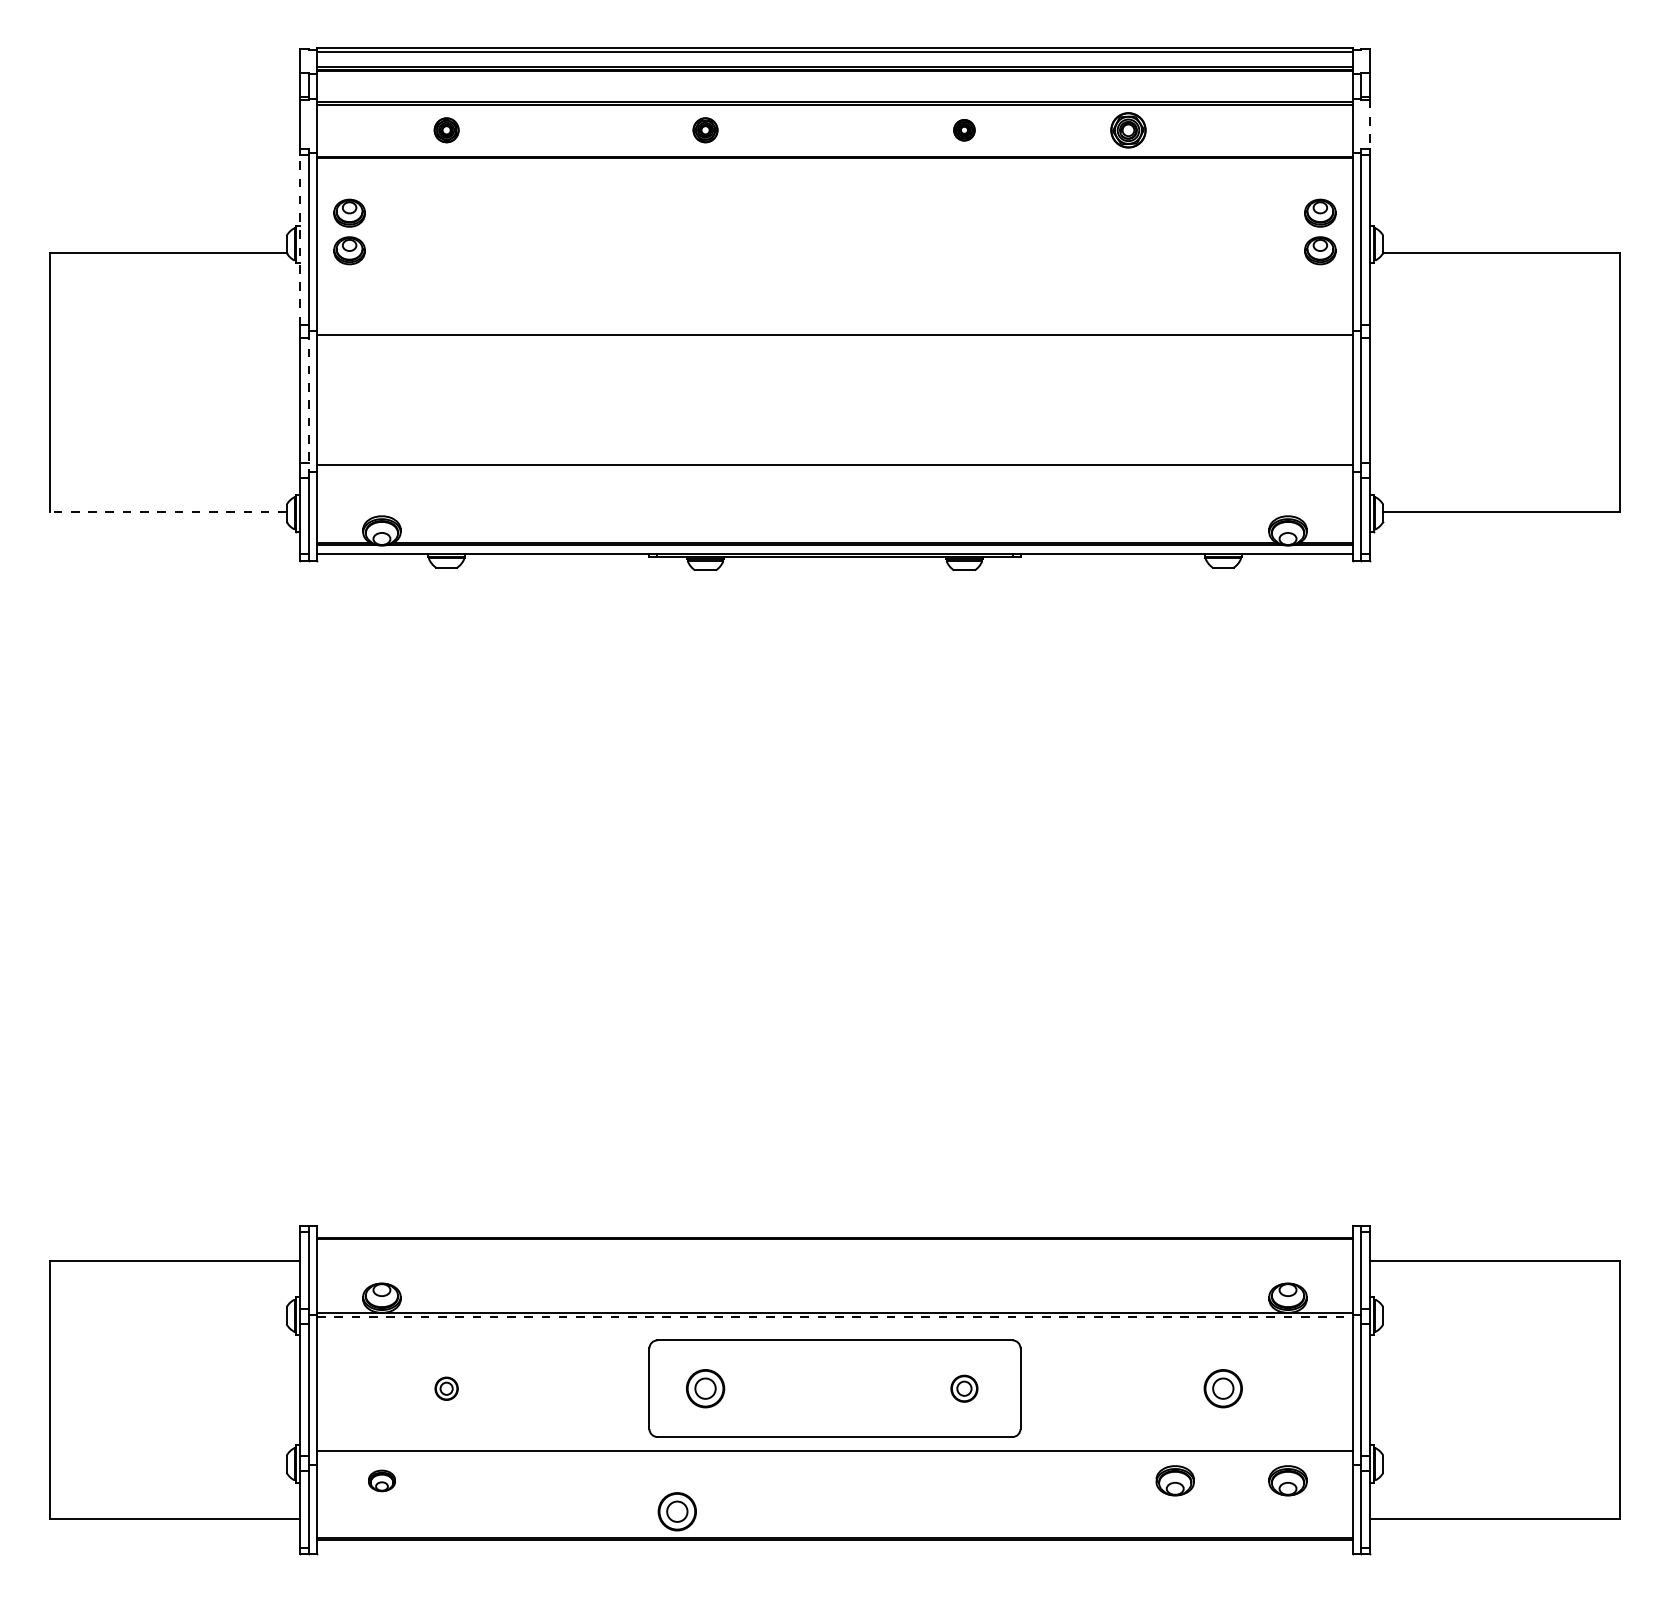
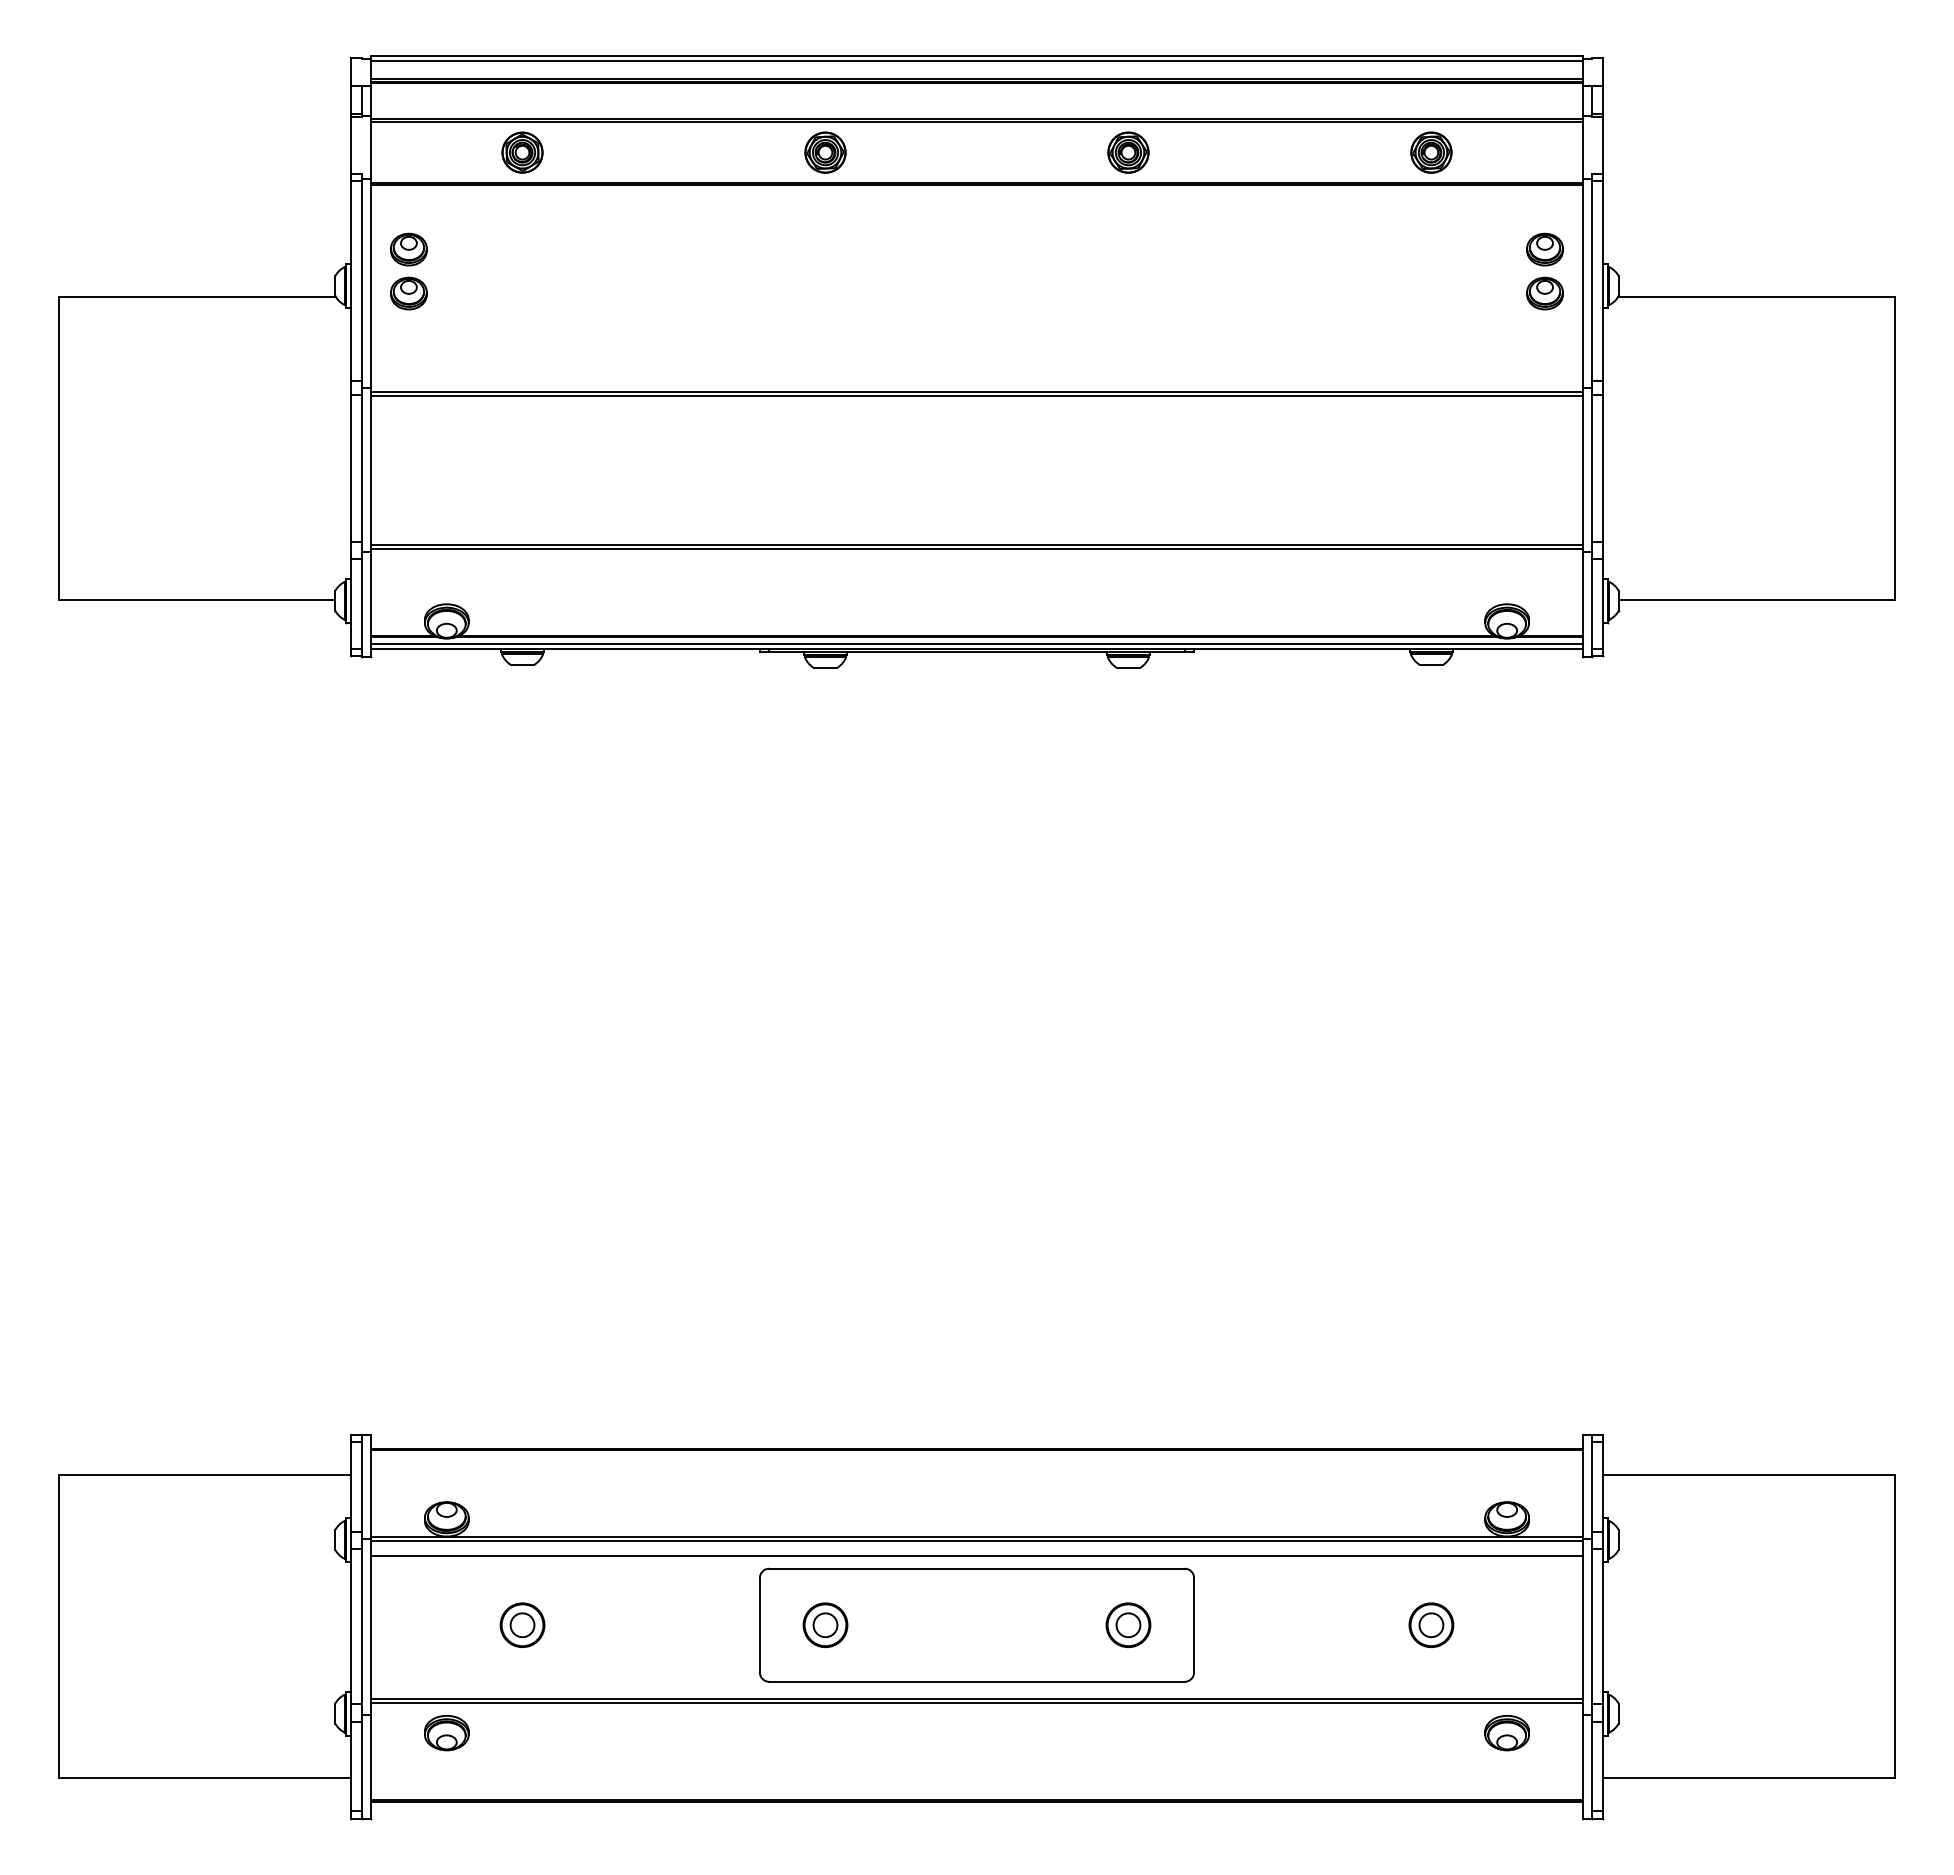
line: (1370, 124) -> (1603, 145), dashed -> solid
part: (446, 130) -> (522, 152), size x1.43
part: (705, 130) -> (825, 152), size x1.43
part: (964, 130) -> (1128, 152), size x1.67
part: (1128, 130) -> (1431, 152), moved
line: (299, 240) -> (350, 281), dashed -> solid
line: (834, 337) -> (976, 395), added
line: (309, 401) -> (361, 470), dashed -> solid
line: (834, 469) -> (976, 549), added
line: (168, 512) -> (196, 599), dashed -> solid
line: (834, 549) -> (976, 643), added
line: (834, 1317) -> (976, 1541), dashed -> solid
line: (834, 1329) -> (976, 1555), added
part: (446, 1388) -> (522, 1625), size x1.67
part: (964, 1388) -> (1128, 1625), size x1.43
line: (834, 1454) -> (976, 1702), added
part: (381, 1481) -> (446, 1733), size x1.43
part: (1174, 1481) -> (1374, 1733), removed
part: (677, 1511) -> (792, 1769), removed

